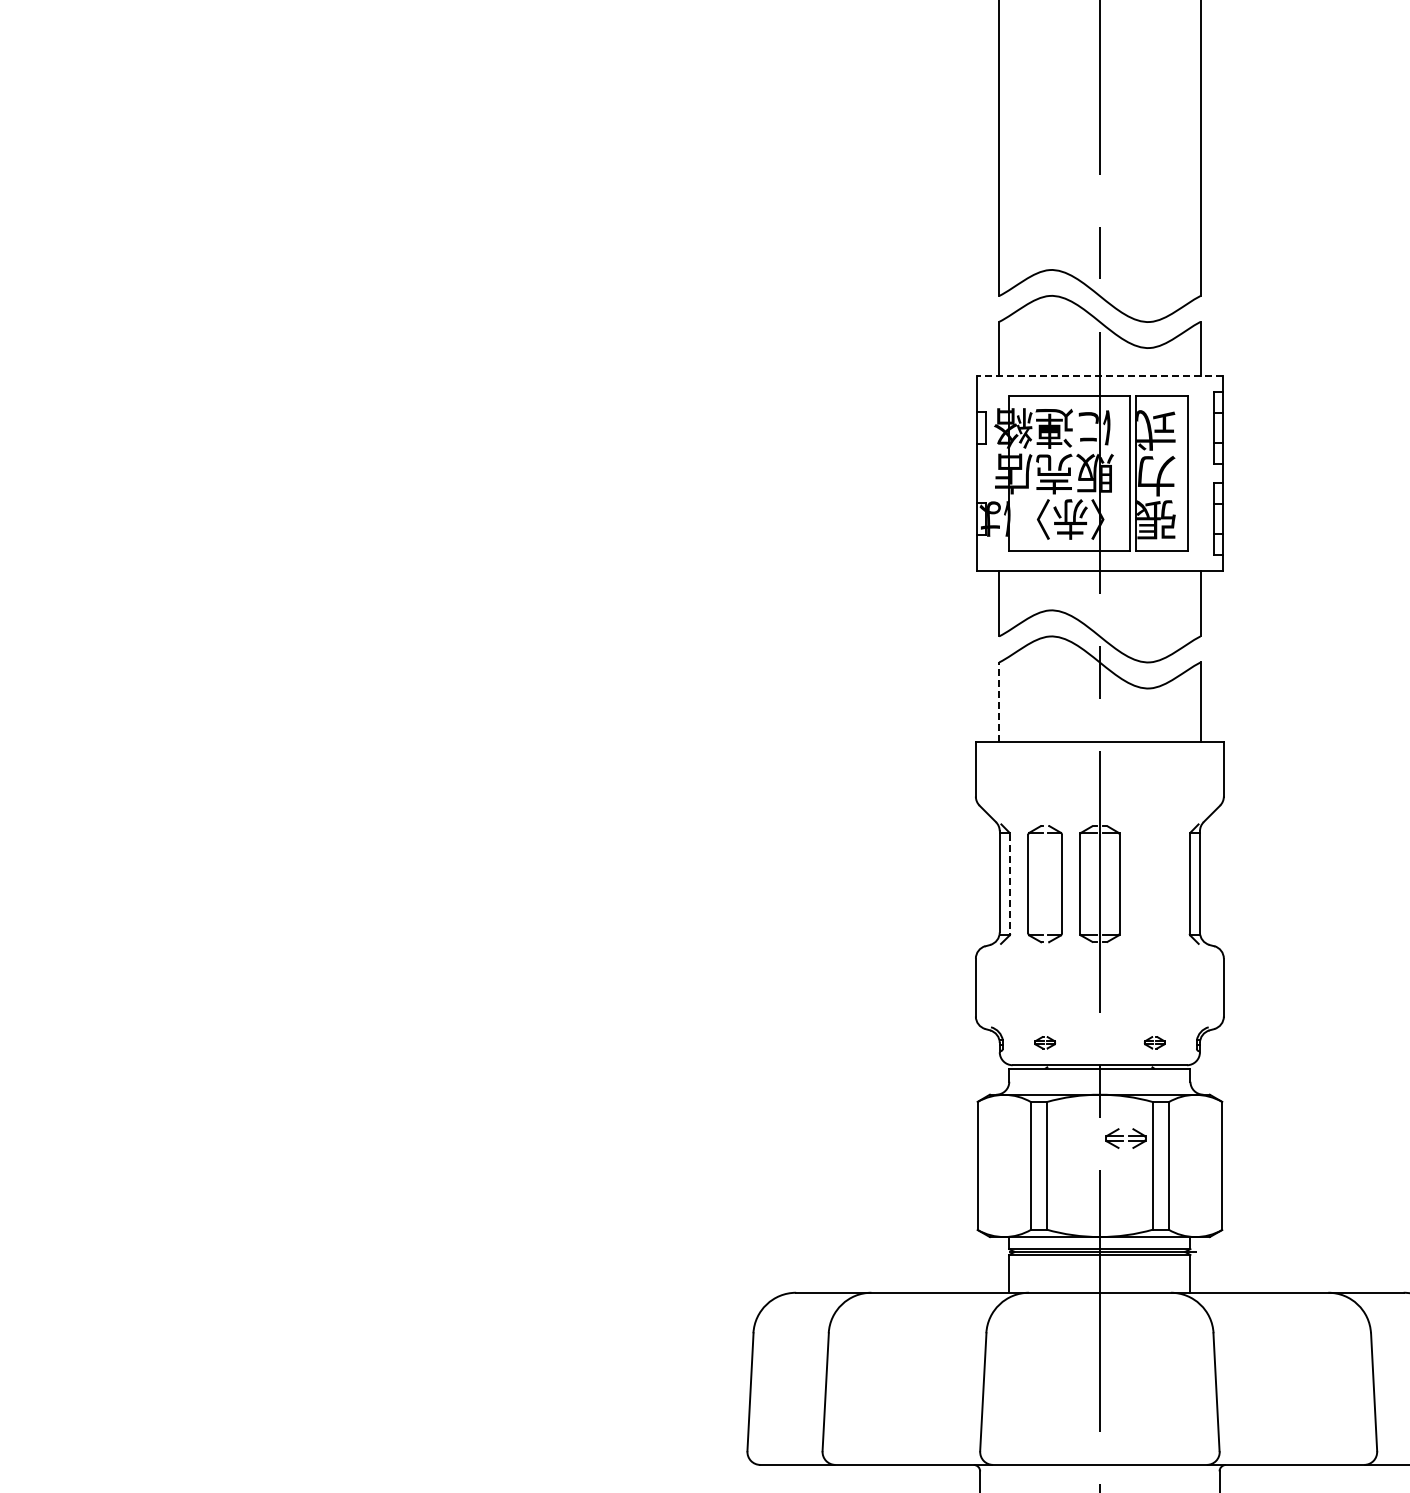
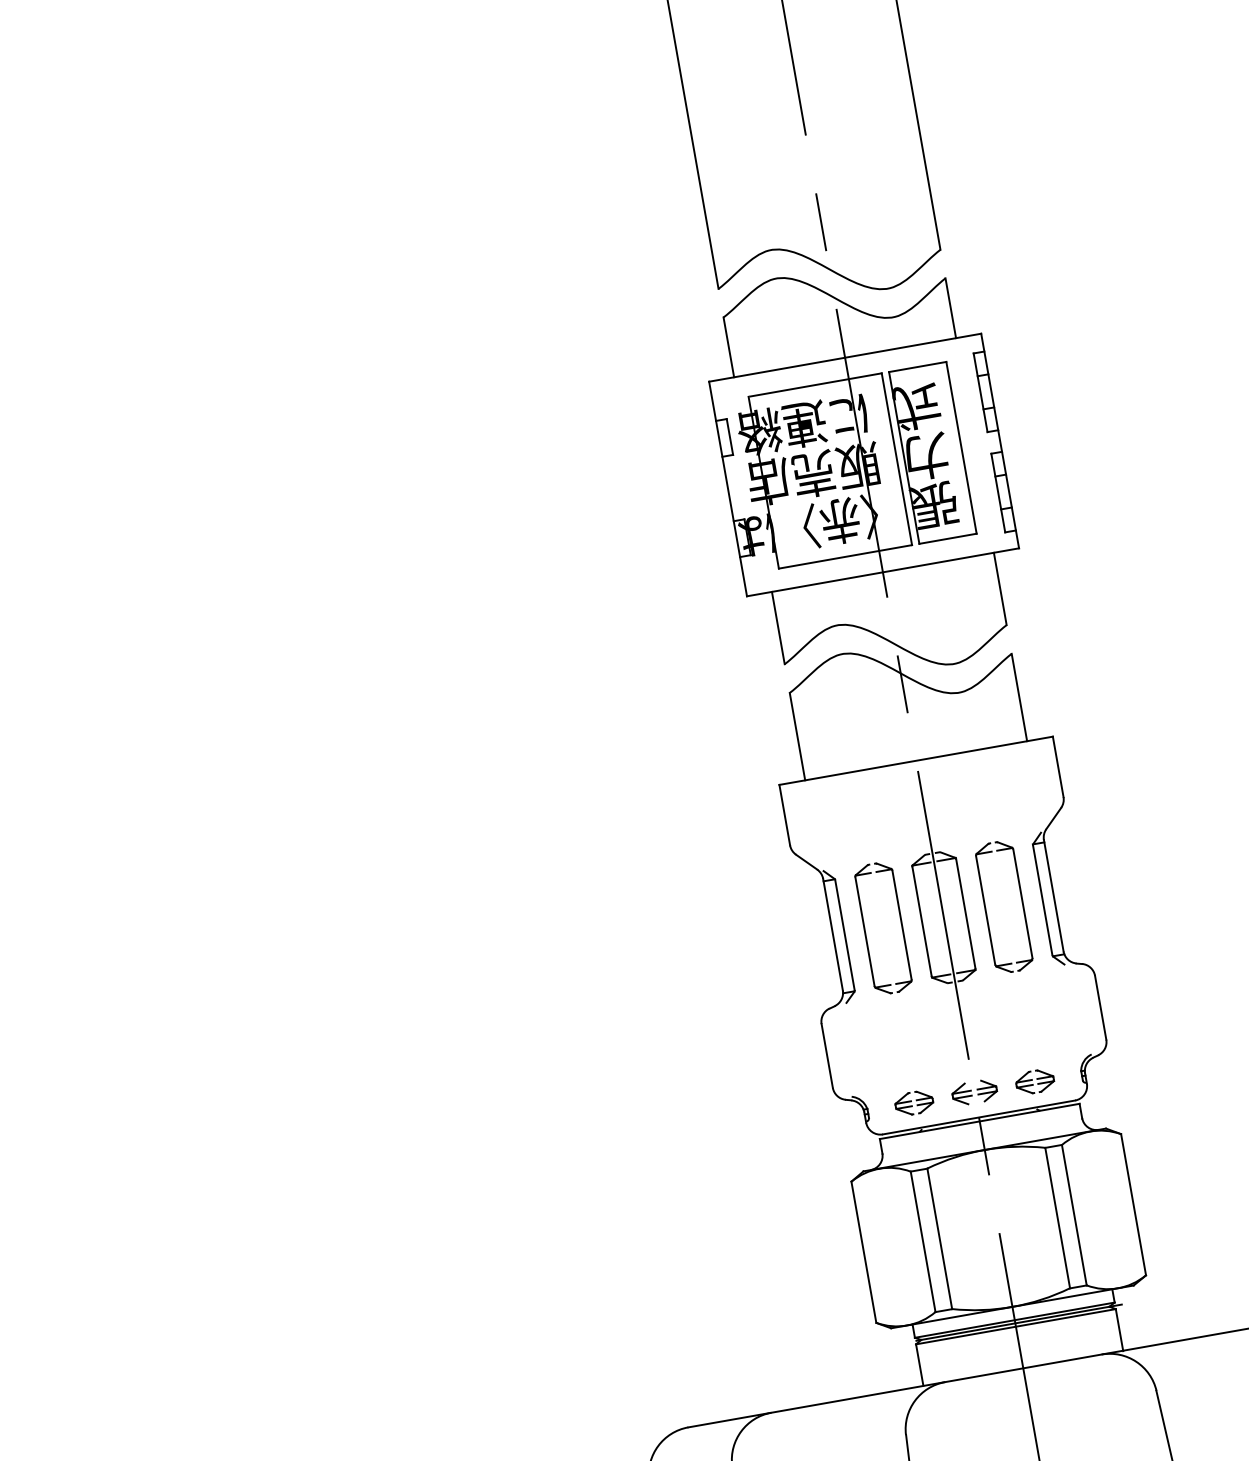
line: (1099, 376) -> (844, 358), dashed -> solid
line: (999, 702) -> (797, 737), dashed -> solid
line: (1010, 884) -> (845, 935), dashed -> solid
part: (1138, 884) -> (986, 910), added
part: (1044, 1042) -> (913, 1103), size x1.67
part: (1154, 1042) -> (1034, 1081), size x1.67
part: (1125, 1138) -> (974, 1092), moved

